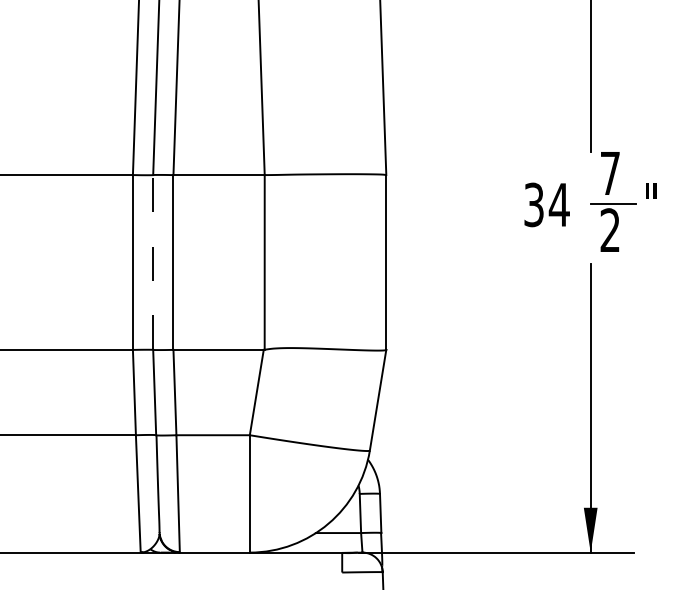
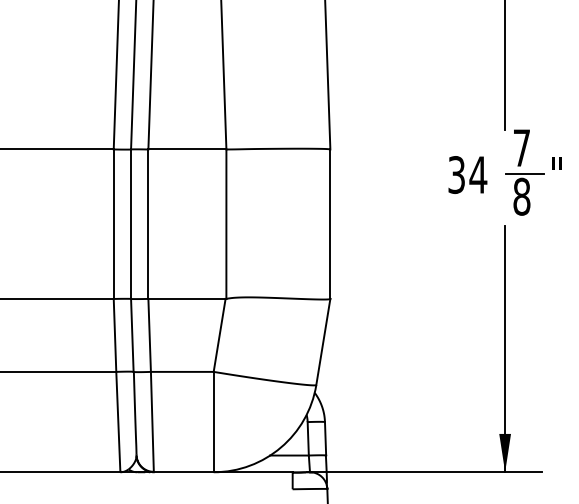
text: (610, 230) -> (522, 196), 2 -> 8
line: (153, 262) -> (131, 224), dashed -> solid

